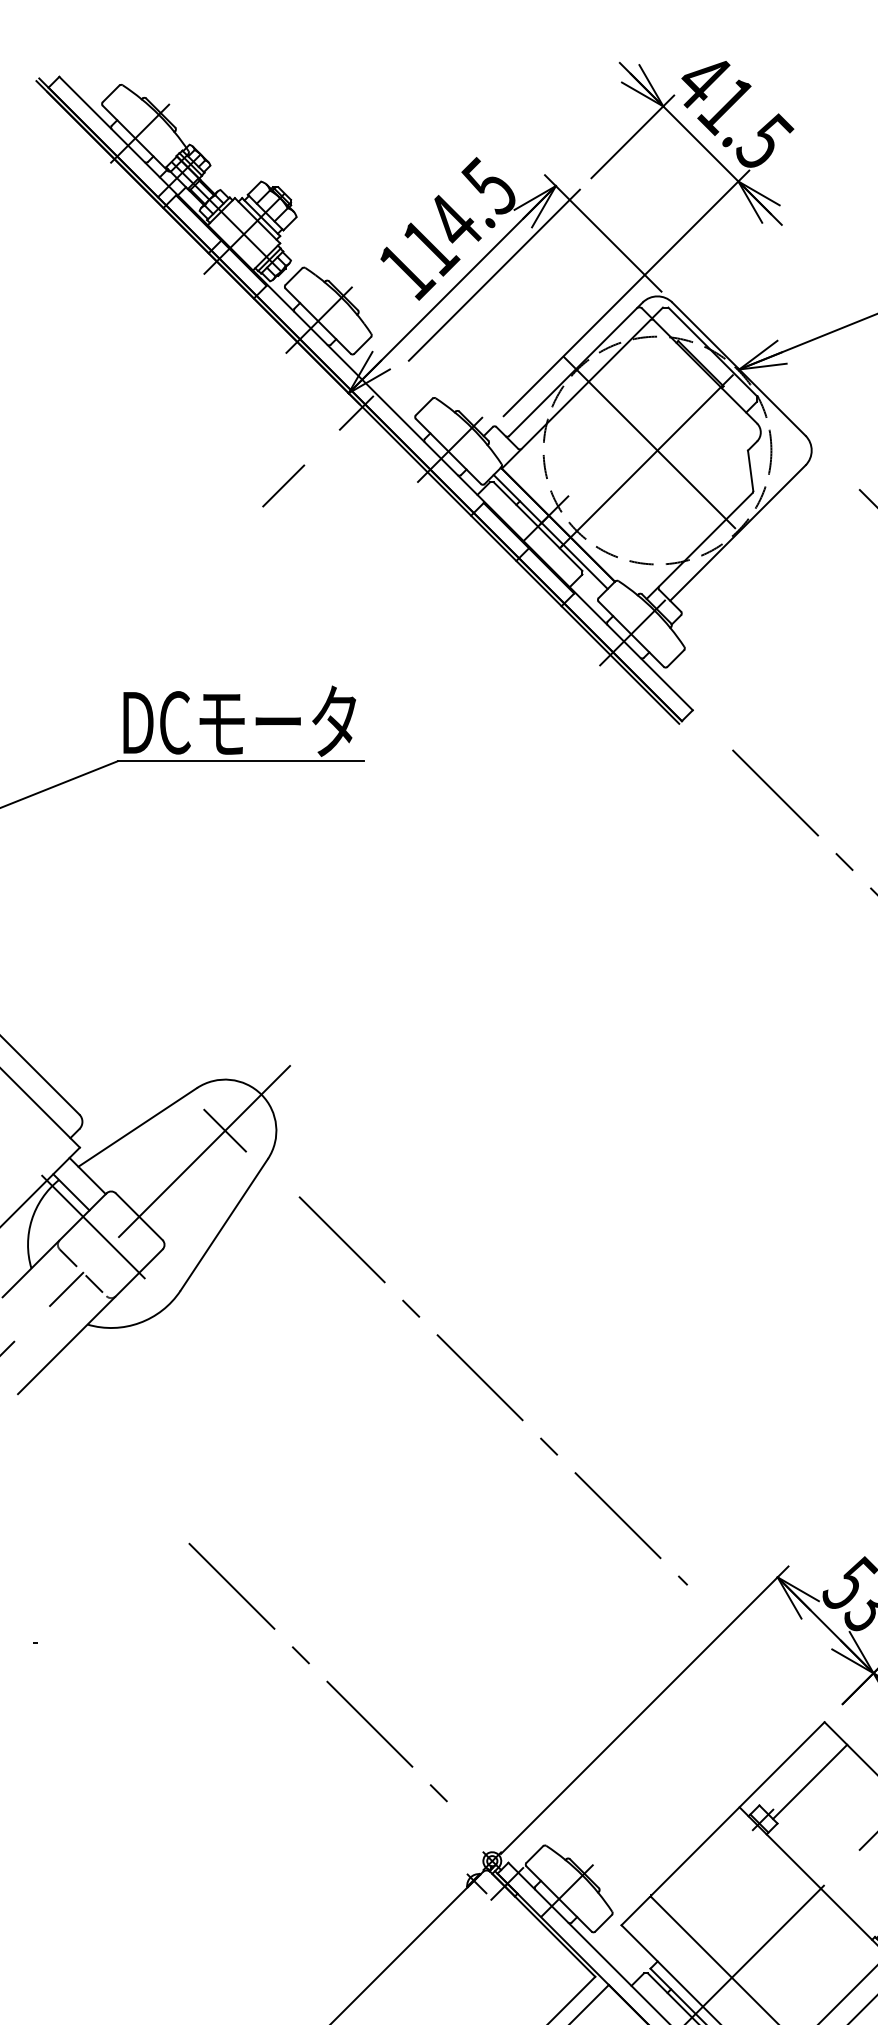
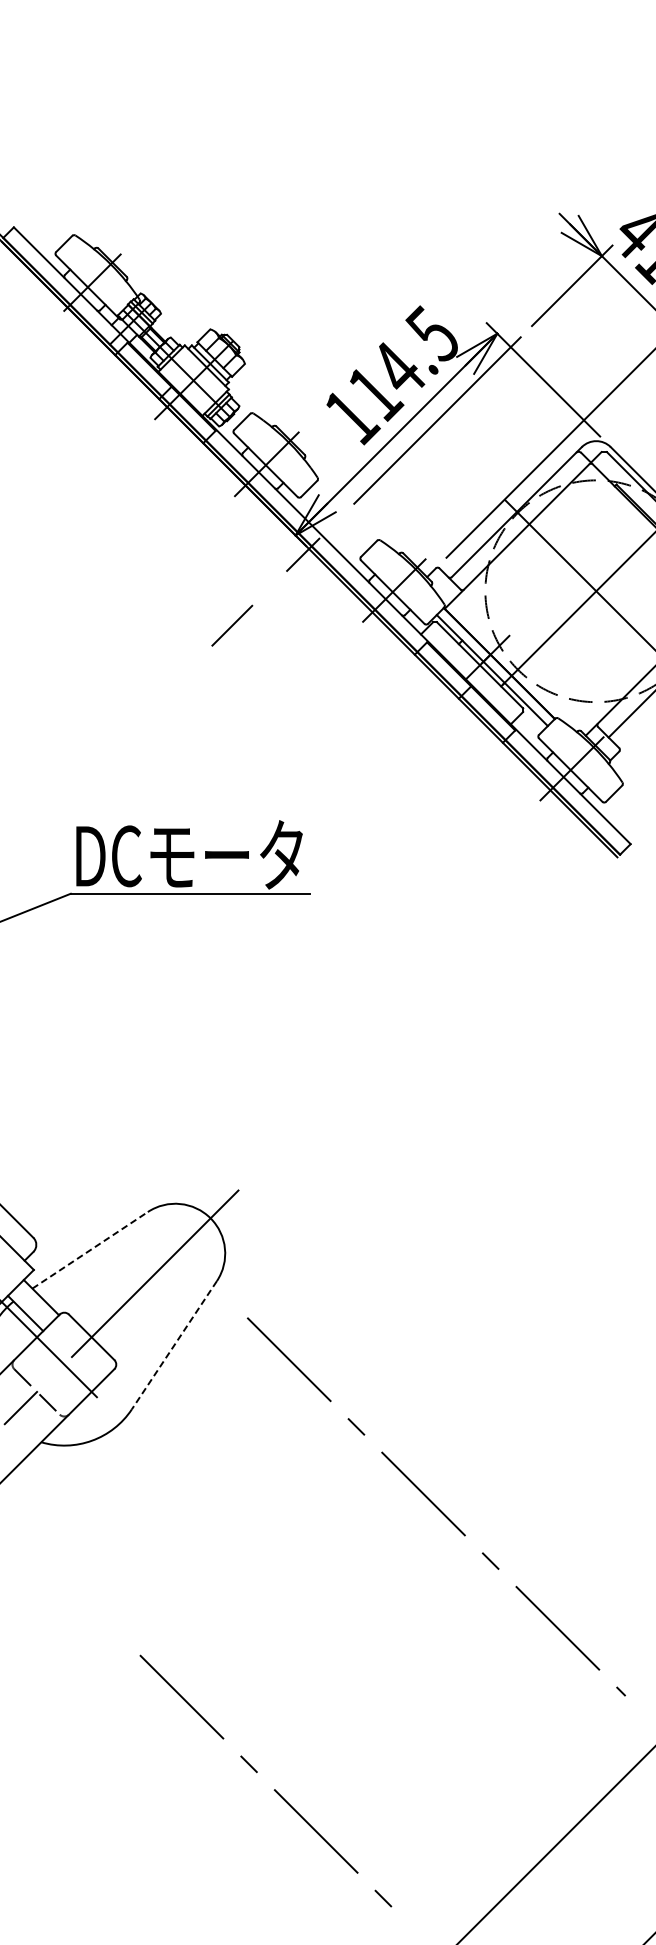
line: (138, 1127) -> (90, 1250), solid -> dashed
line: (224, 1130) -> (174, 1253), removed
line: (223, 1225) -> (173, 1345), solid -> dashed

